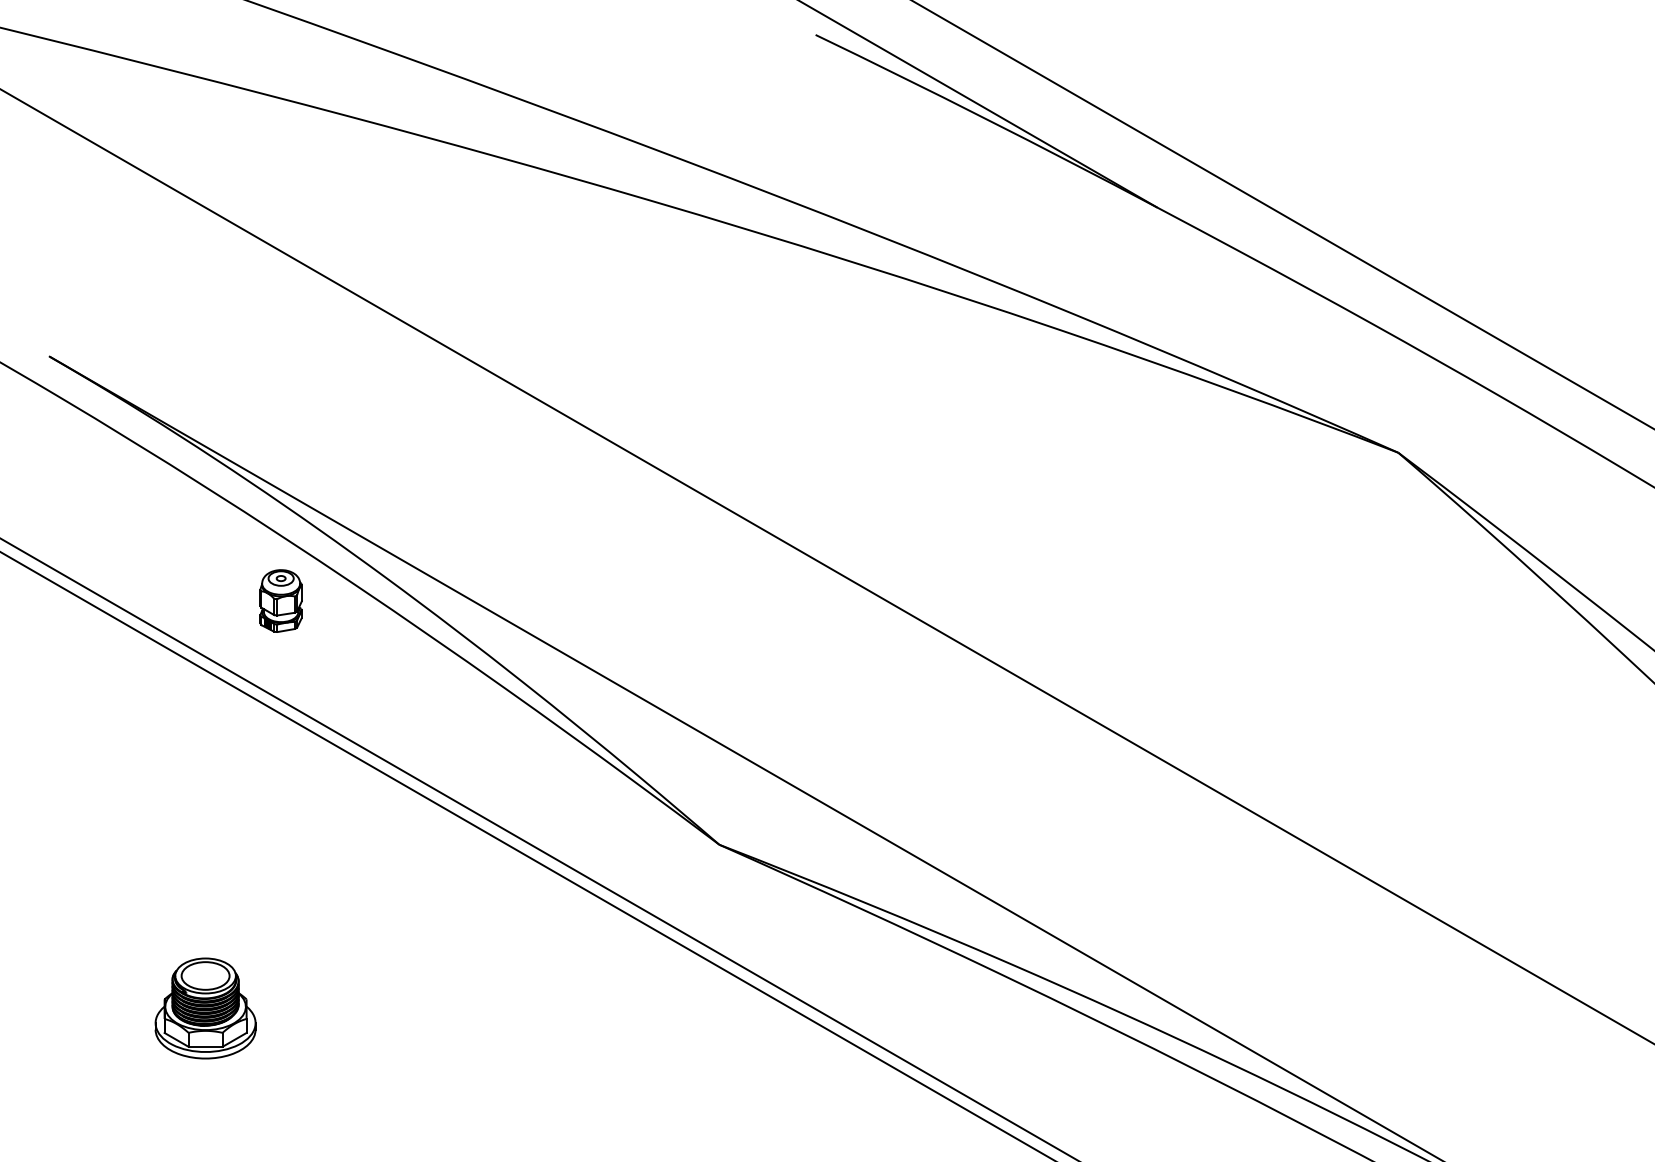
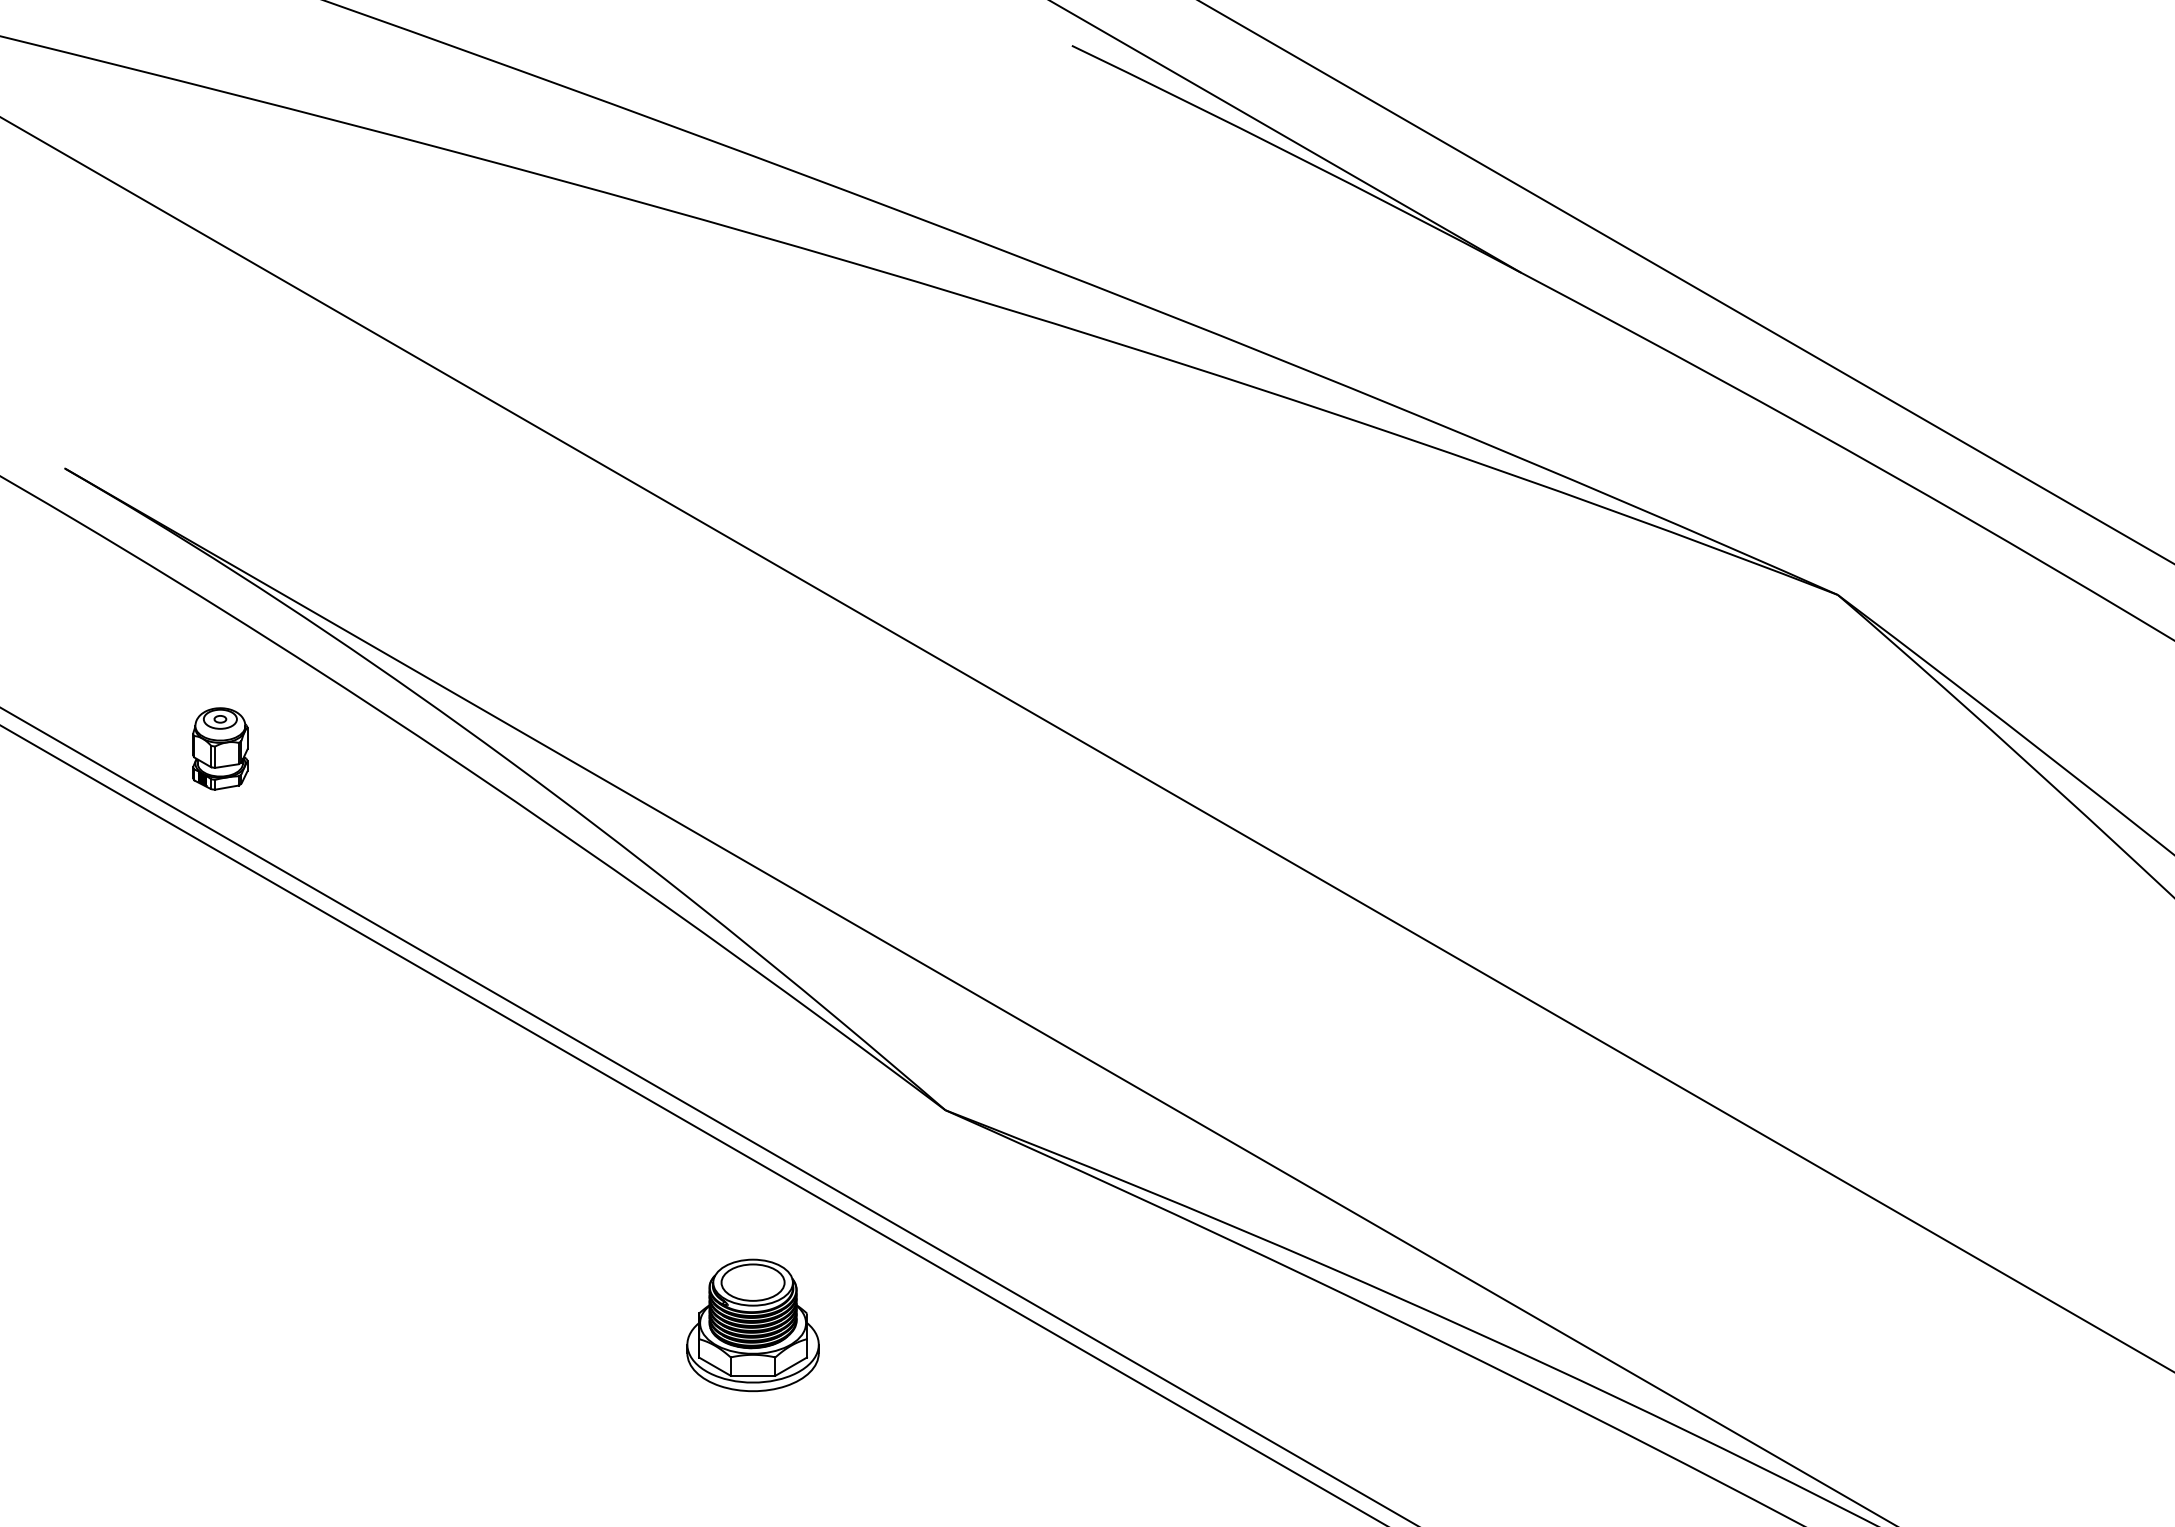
part: (281, 600) -> (220, 748), moved
part: (205, 1008) -> (752, 1325), moved

